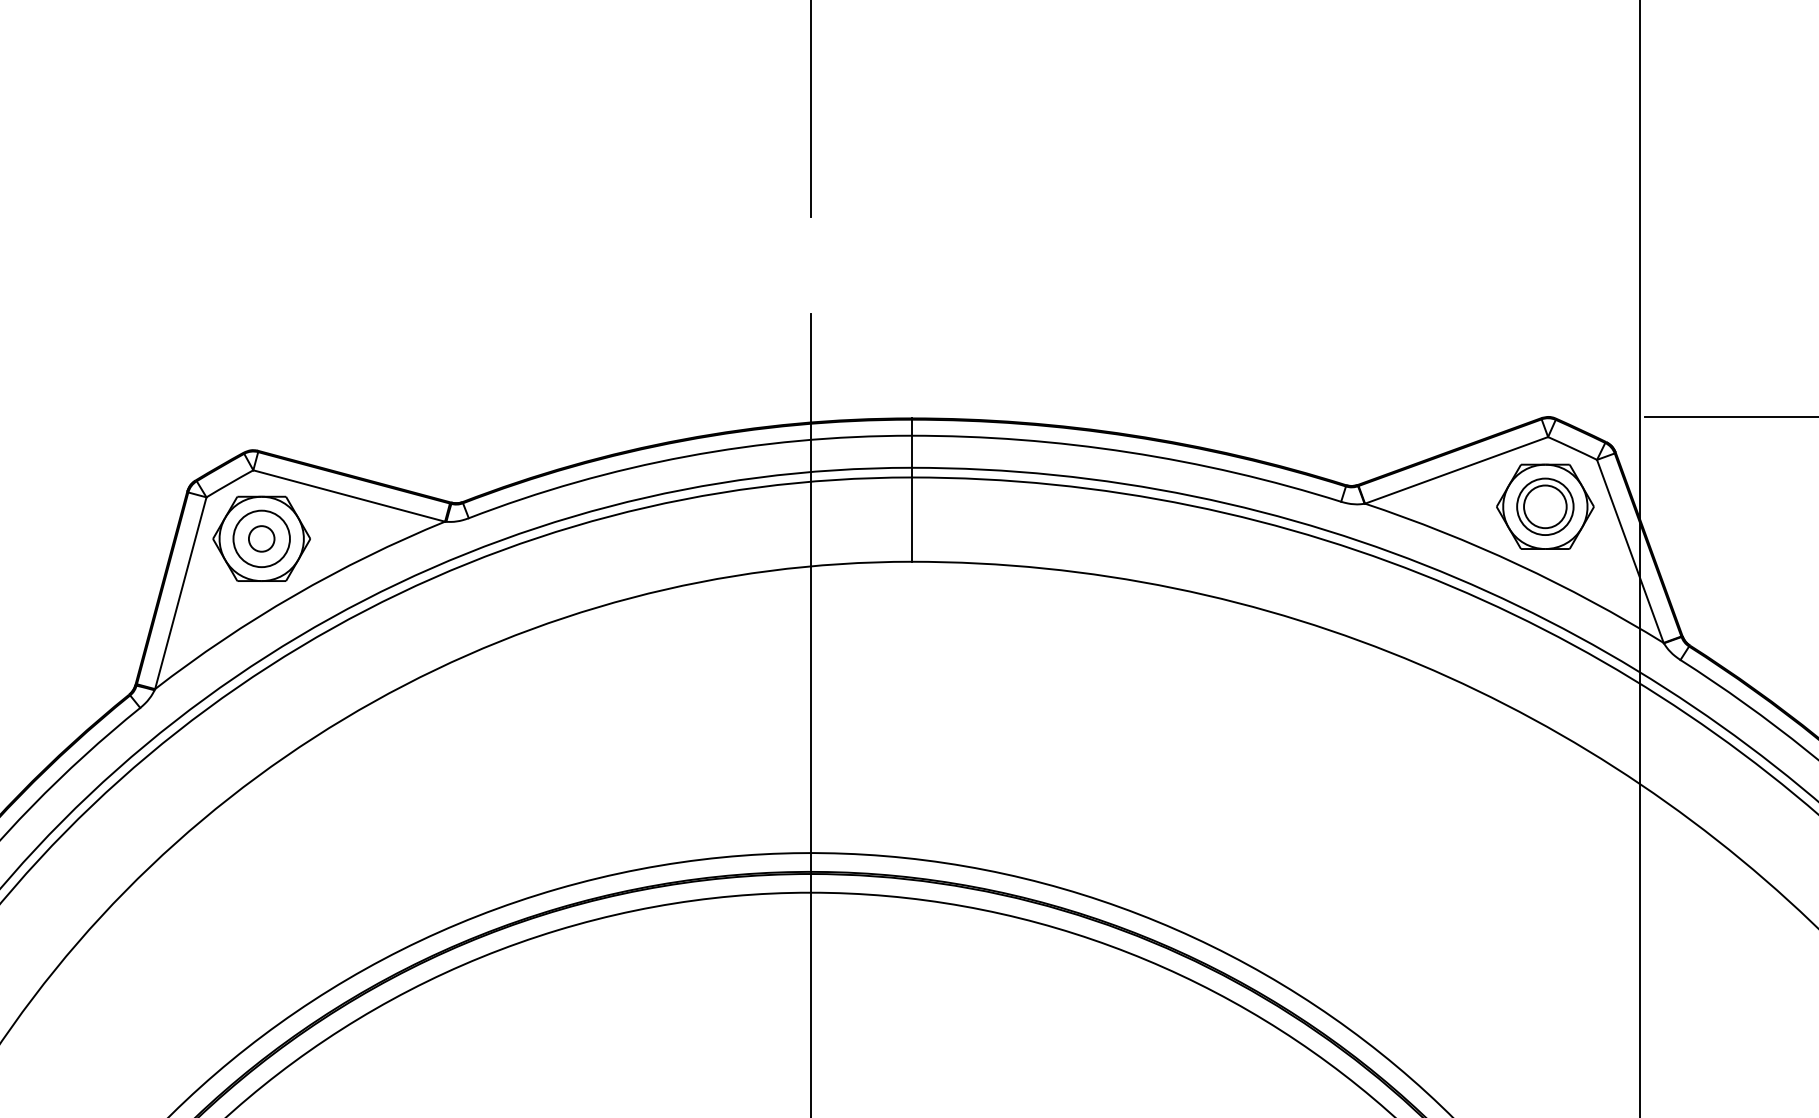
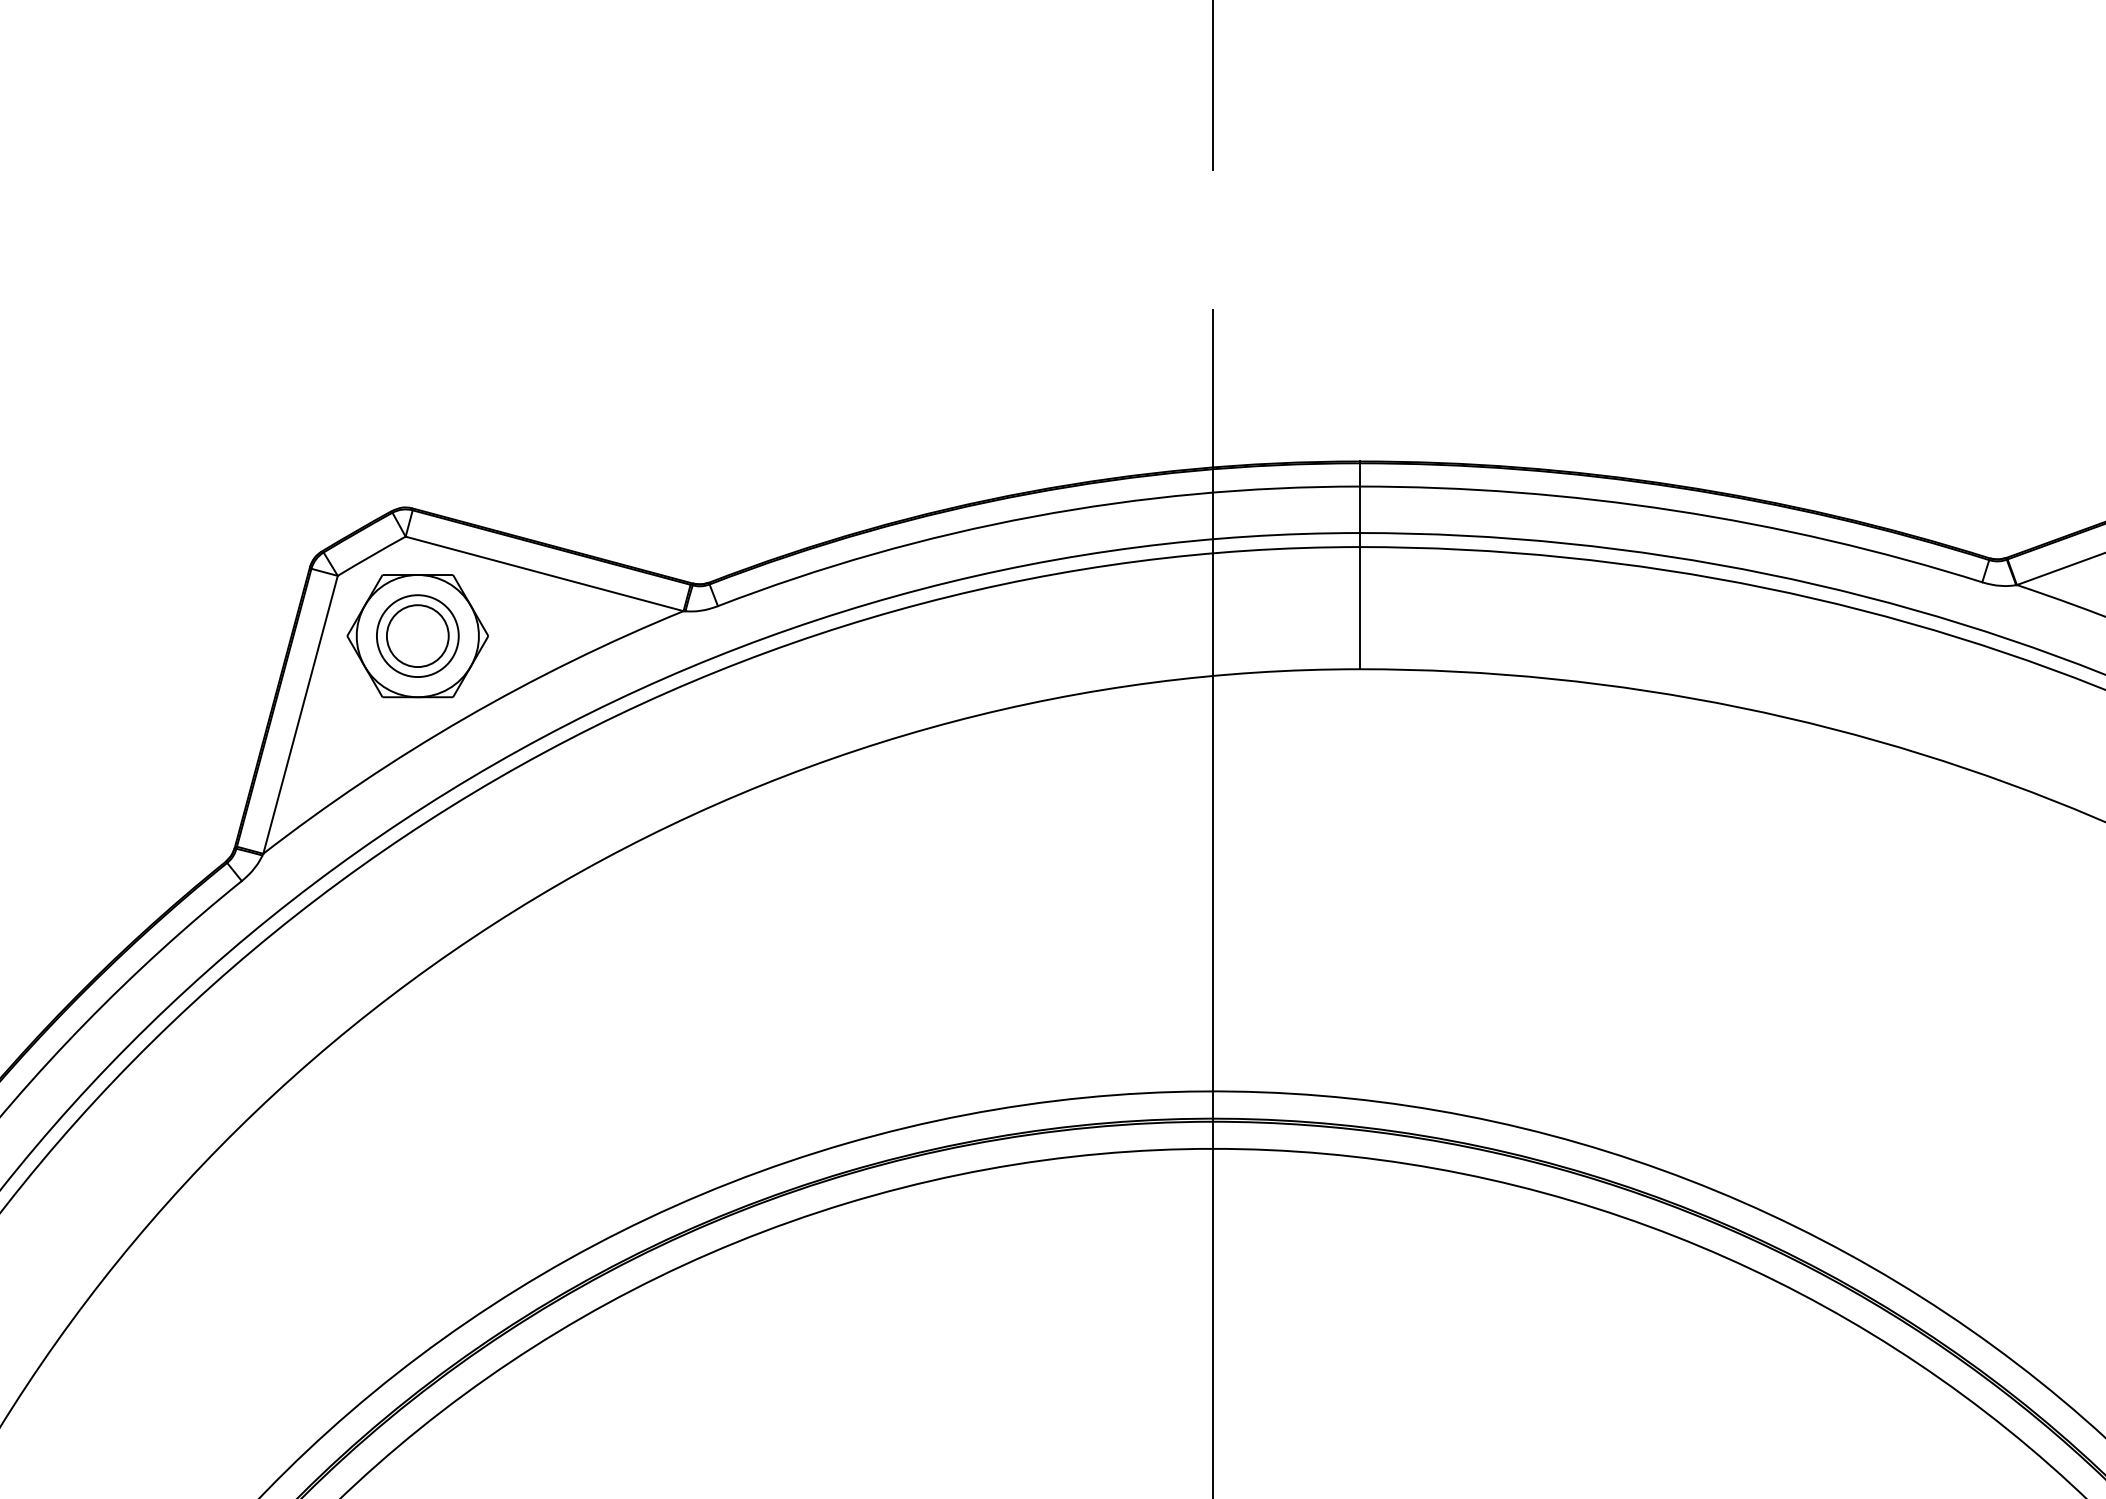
circle: (261, 538) -> (417, 635), size x1.67

